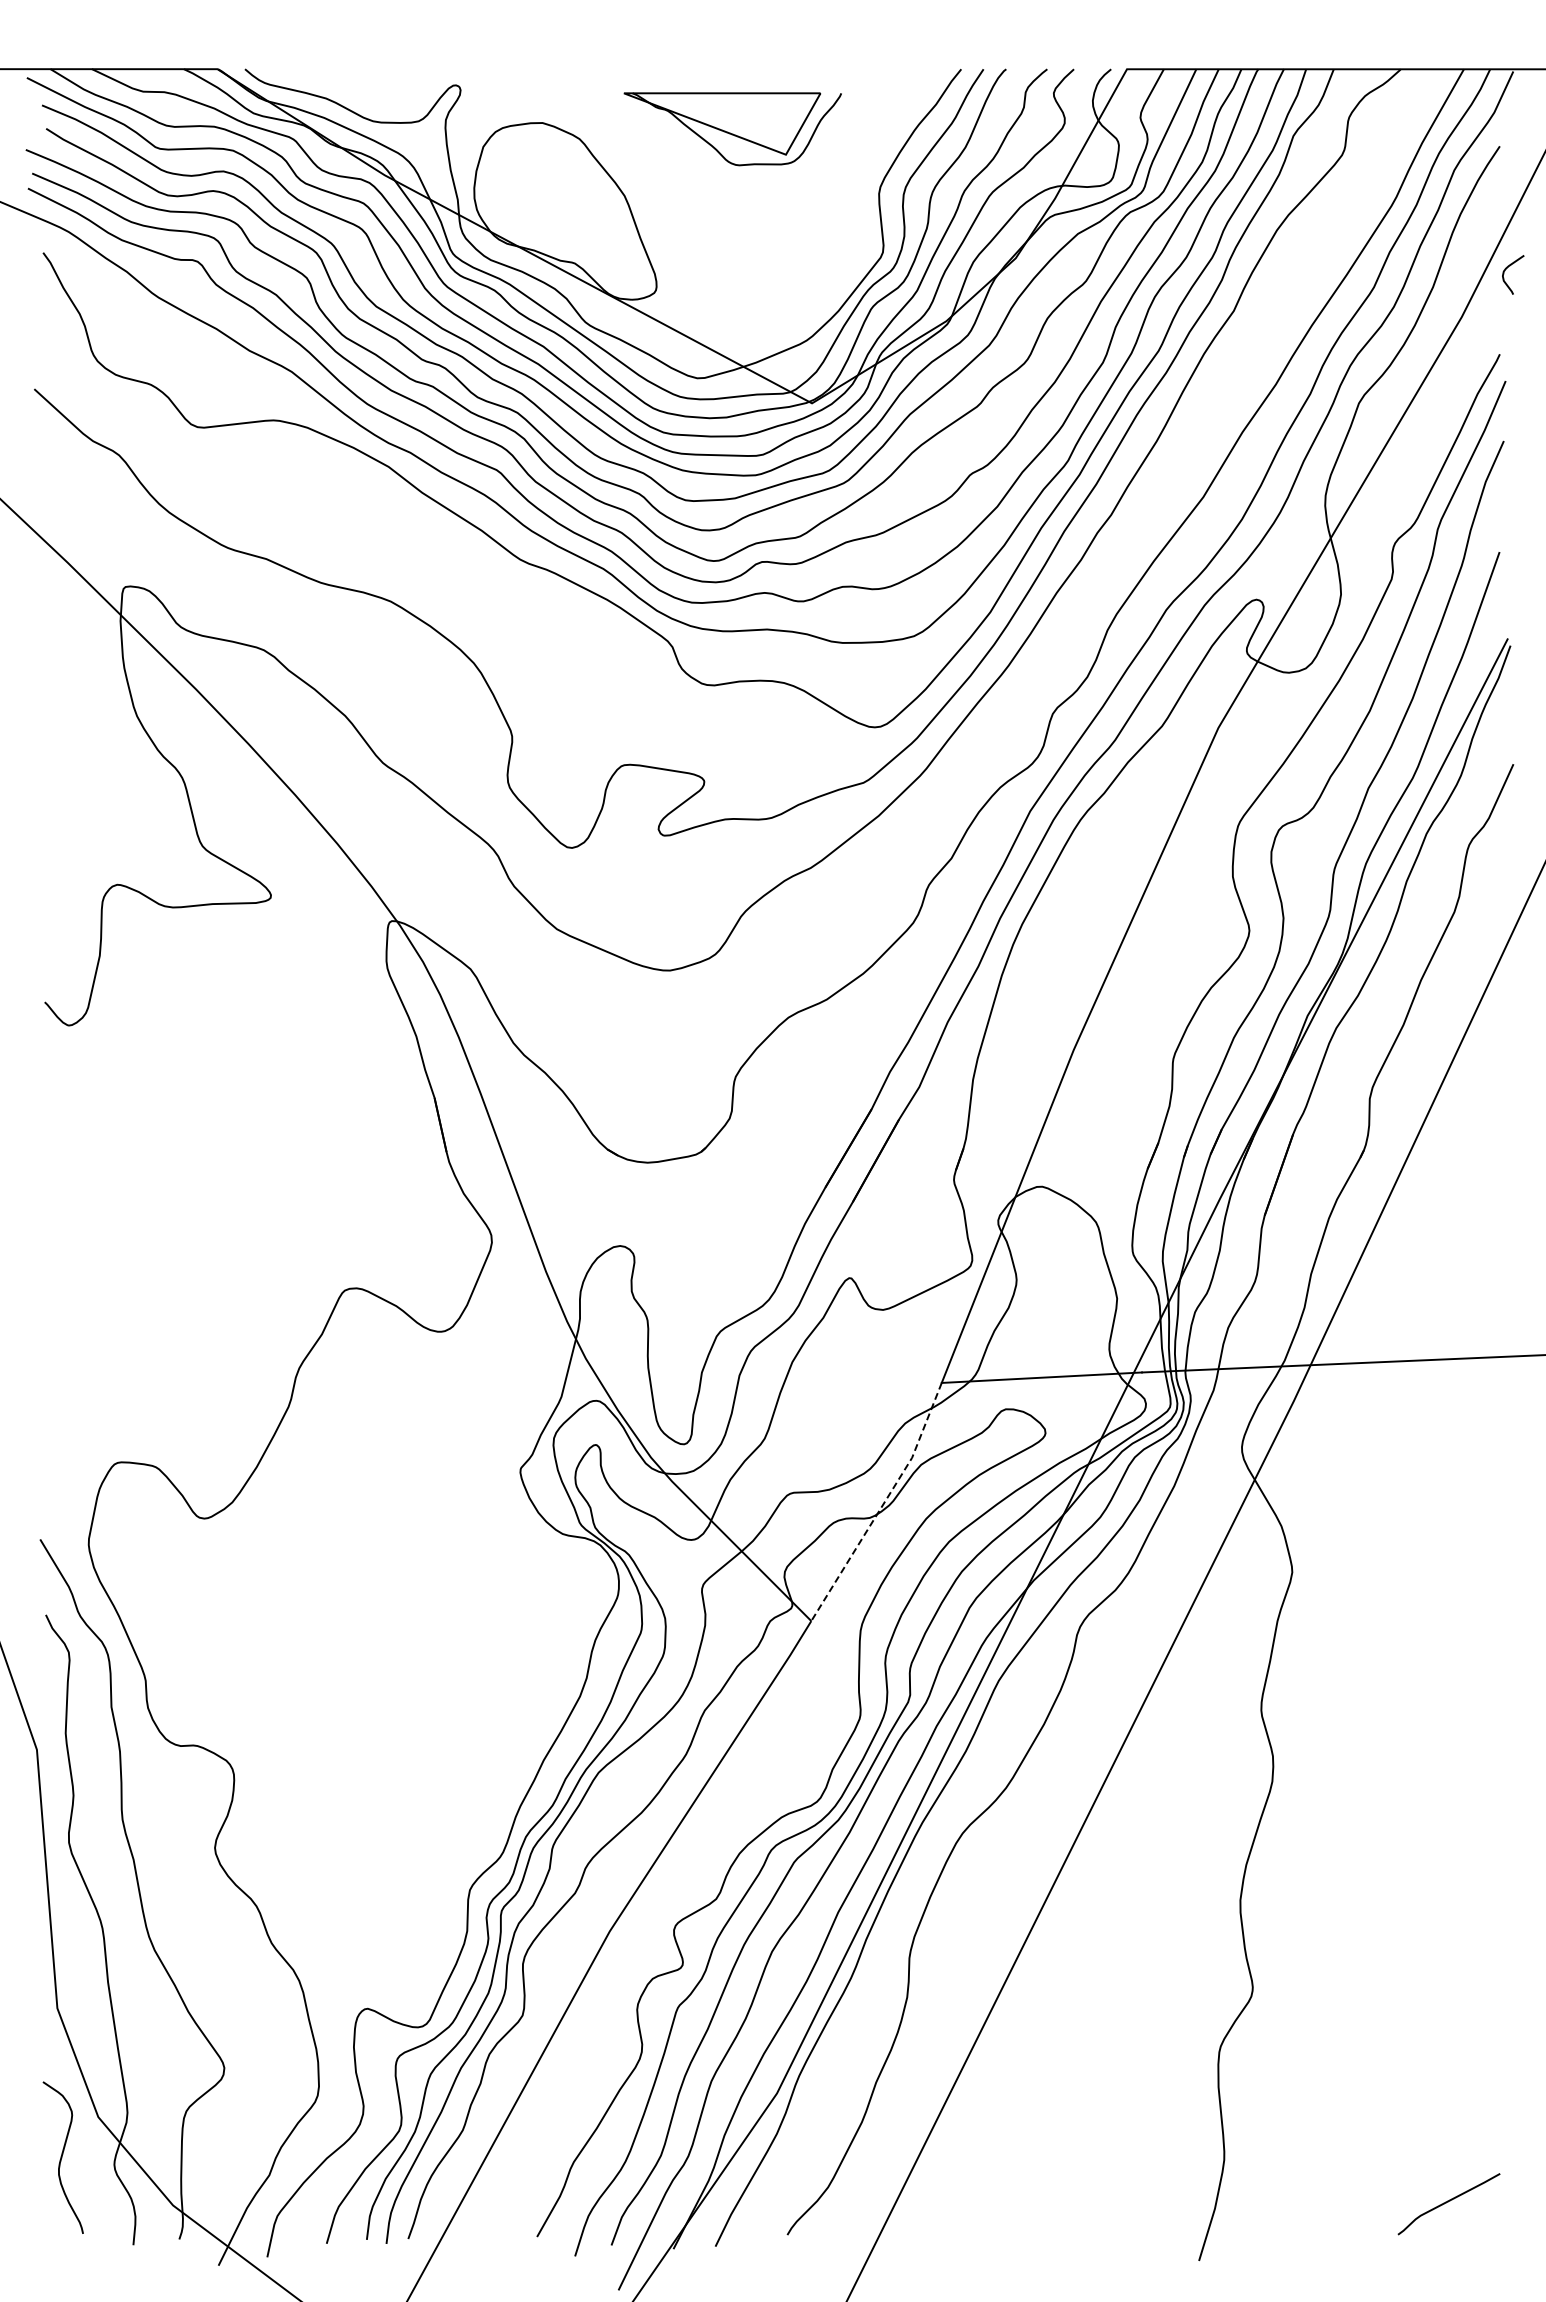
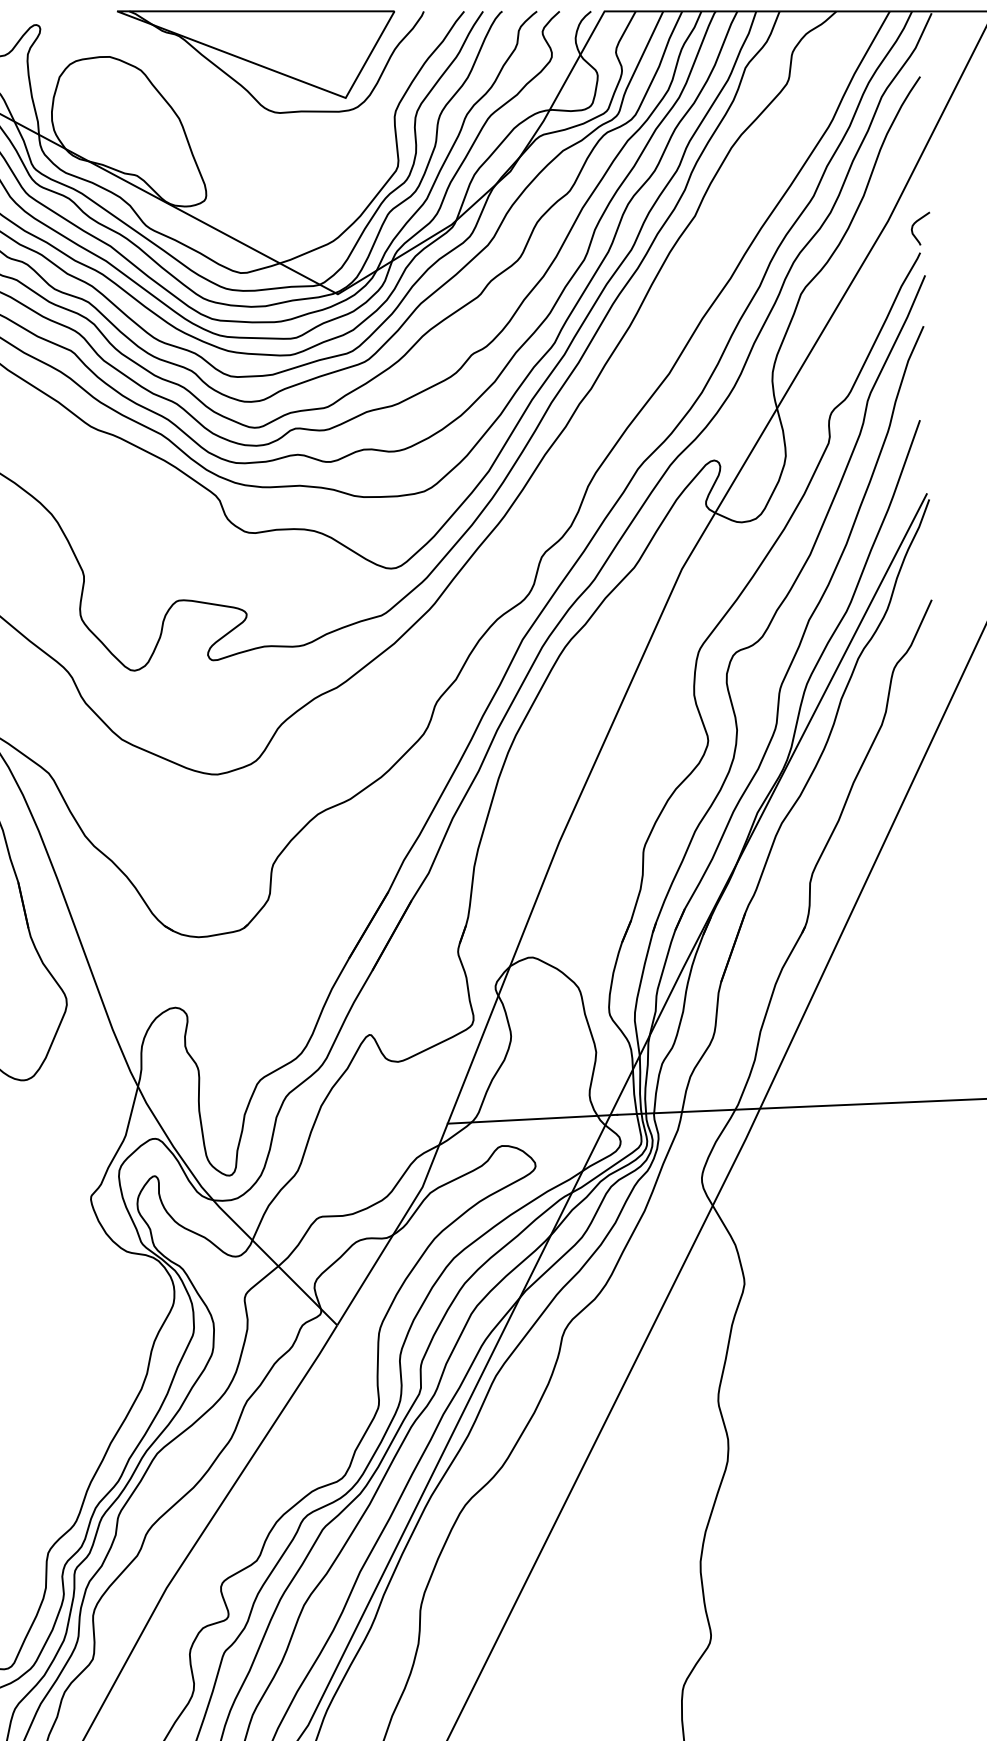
part: (732, 129) -> (270, 62), size x1.67
curve: (1507, 268) -> (915, 223), moved
line: (883, 1504) -> (398, 1226), dashed -> solid

